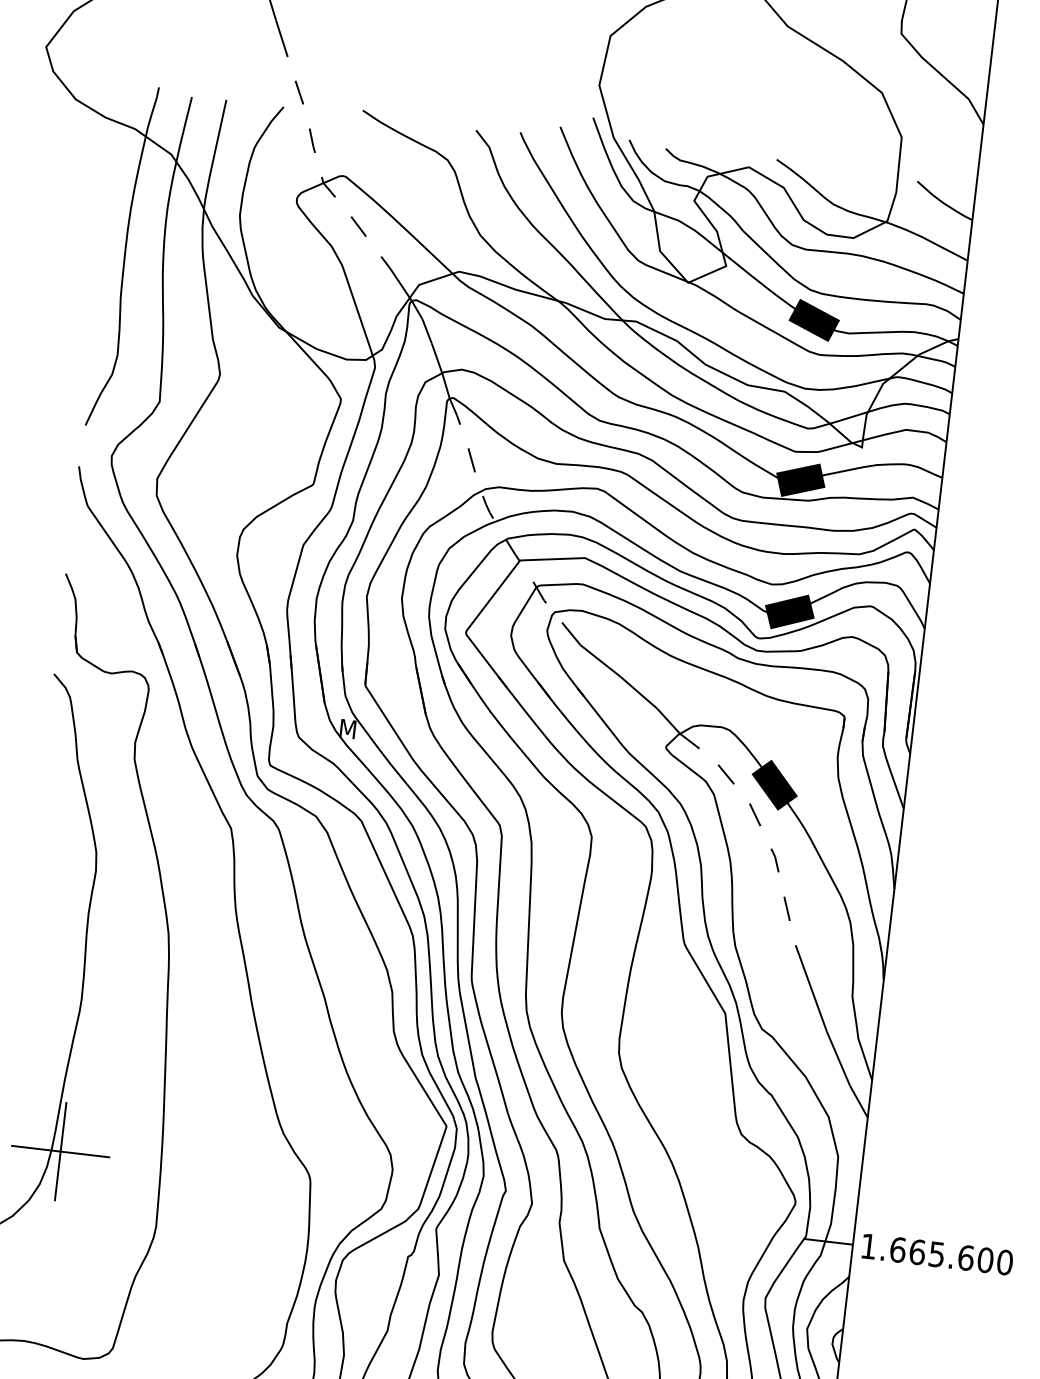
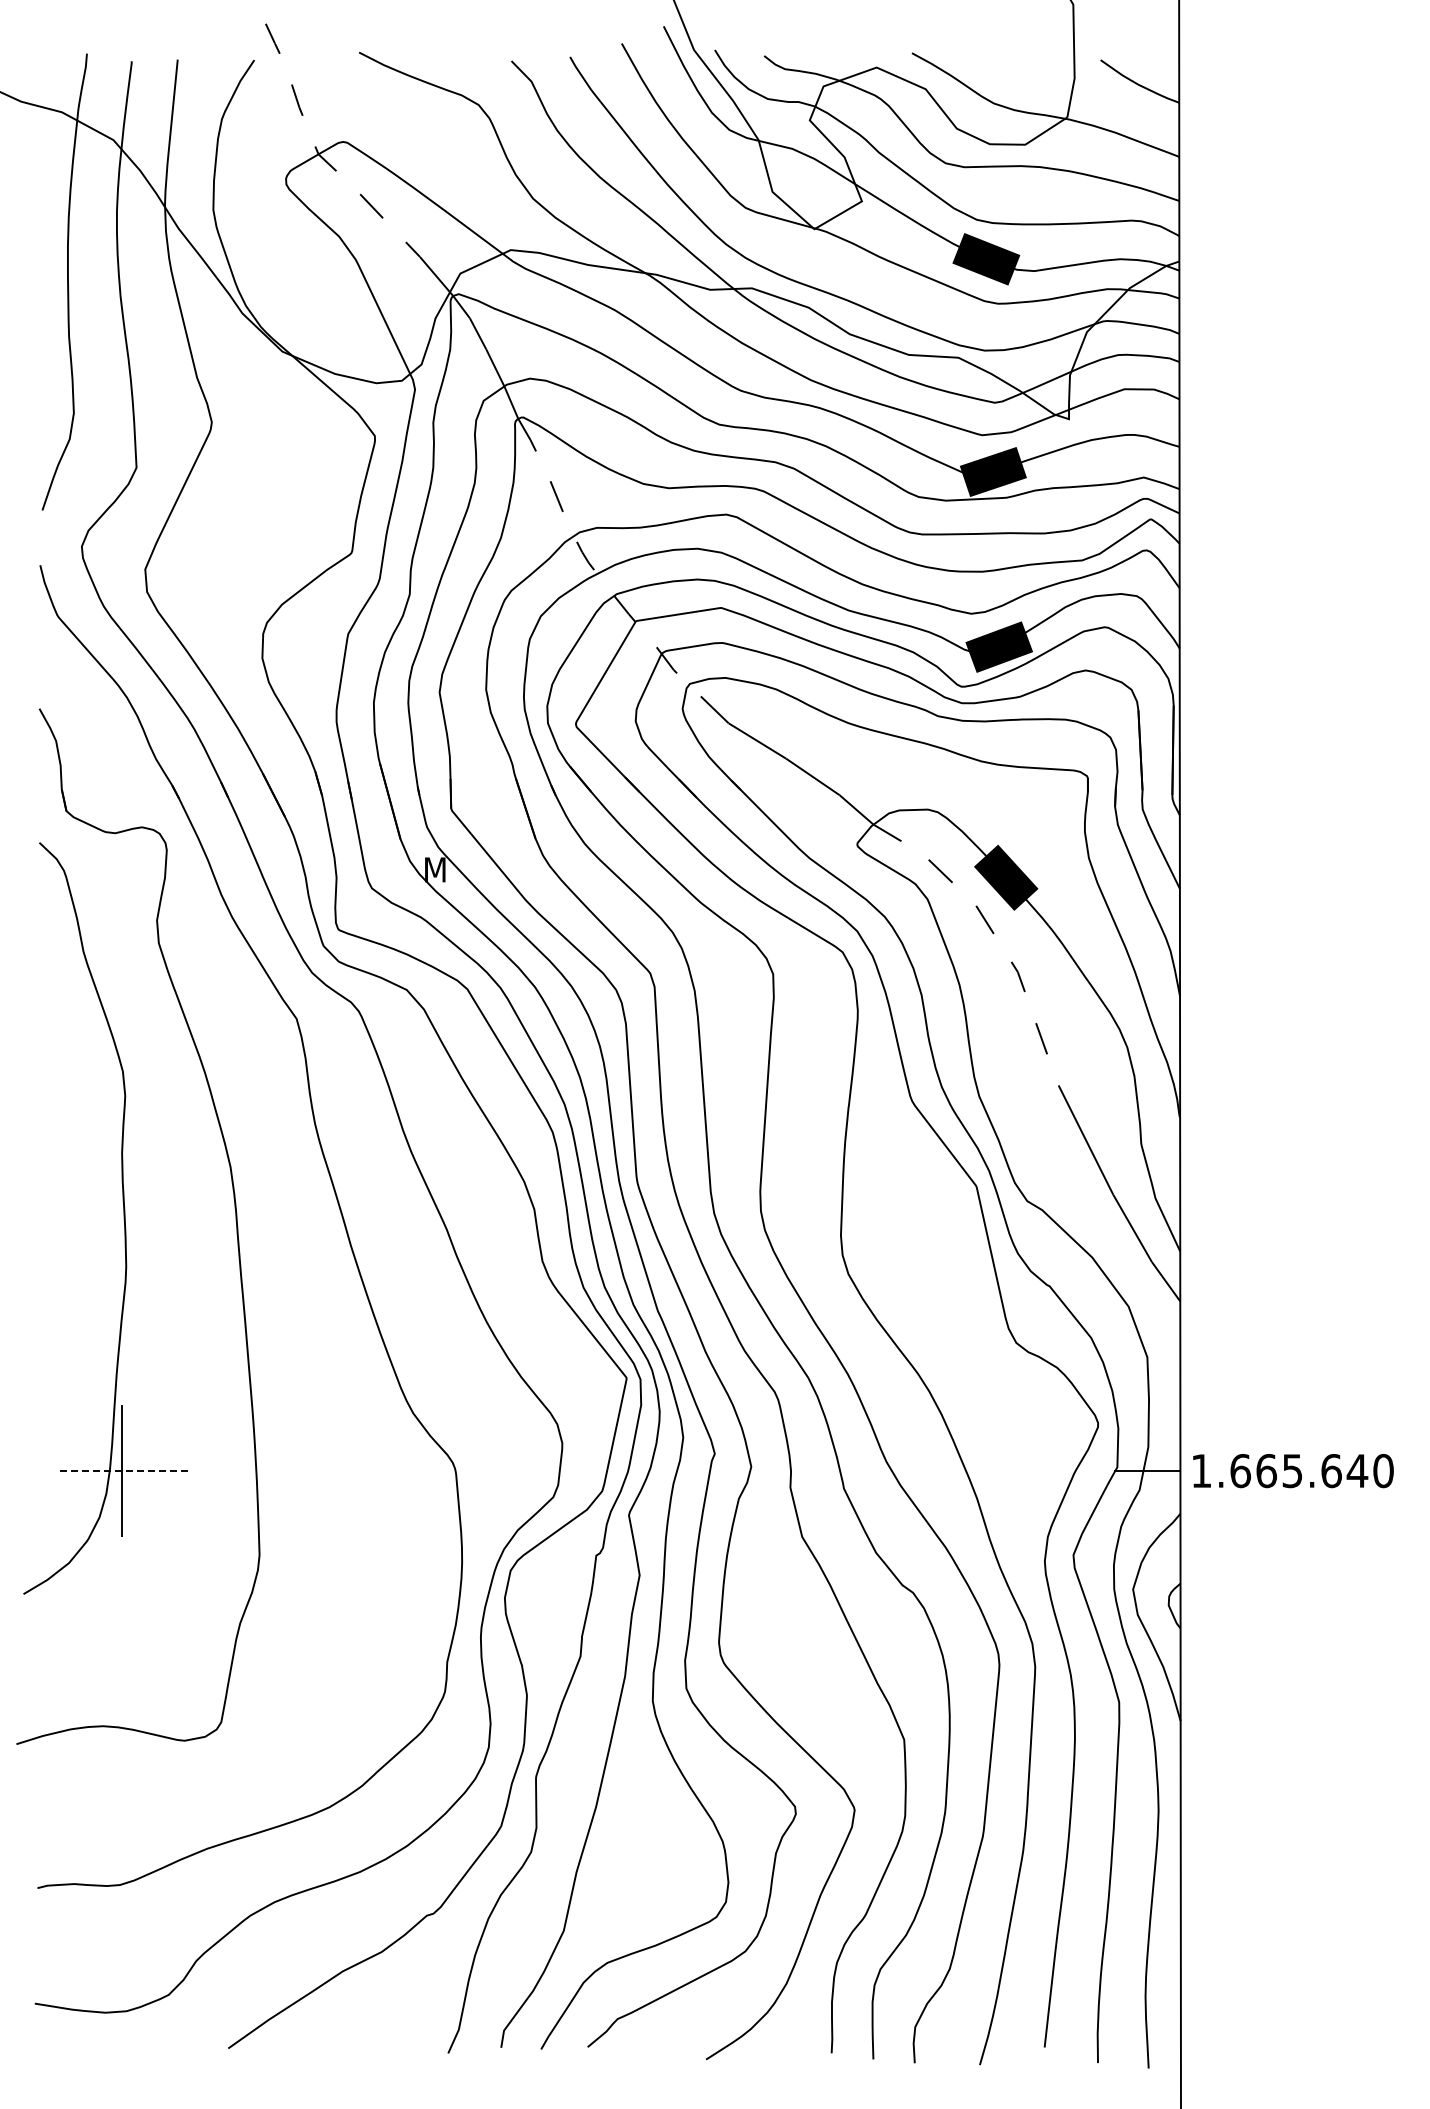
line: (60, 1151) -> (121, 1471), solid -> dashed
text: (985, 1260) -> (1357, 1471), 1.665.600 -> 1.665.640

